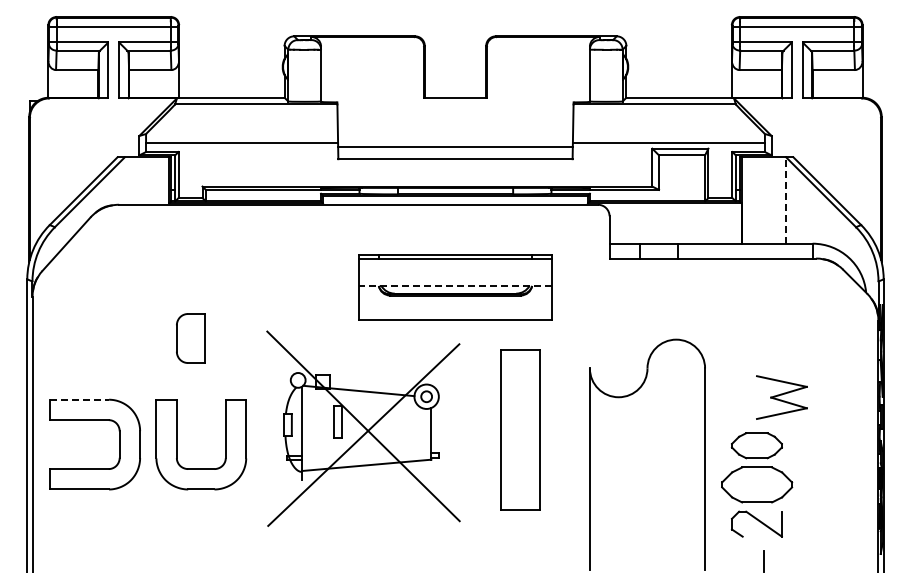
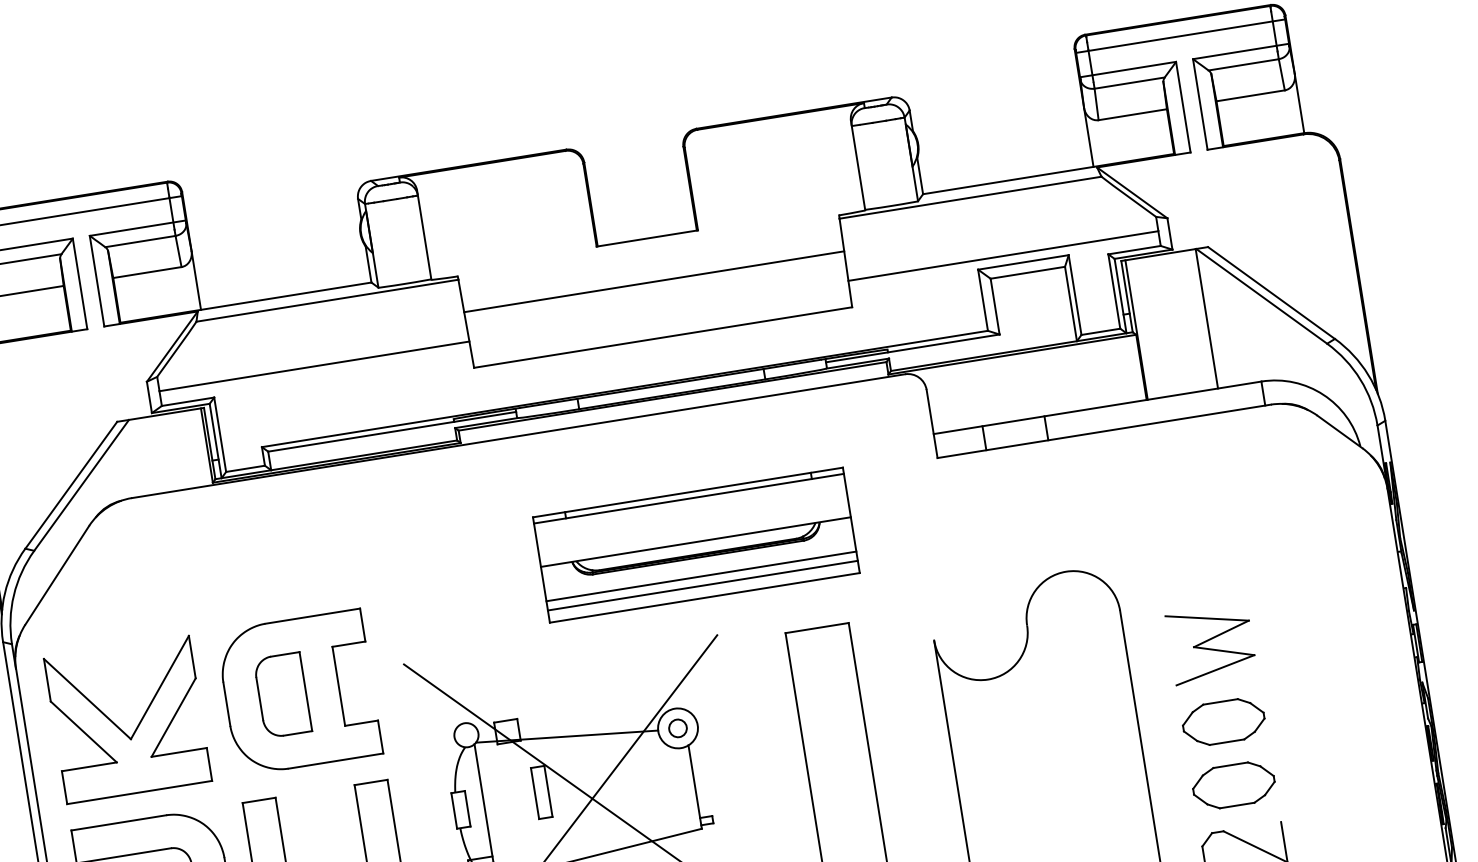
line: (455, 146) -> (654, 281), moved
line: (785, 200) -> (1206, 318), dashed -> solid
line: (455, 285) -> (695, 541), dashed -> solid
line: (455, 307) -> (701, 576), added
line: (455, 312) -> (702, 584), added
part: (200, 338) -> (297, 692), added
part: (100, 341) -> (137, 723), added
part: (781, 397) -> (1210, 644), moved
line: (80, 399) -> (120, 822), dashed -> solid
part: (756, 484) -> (1233, 784), size x0.71

